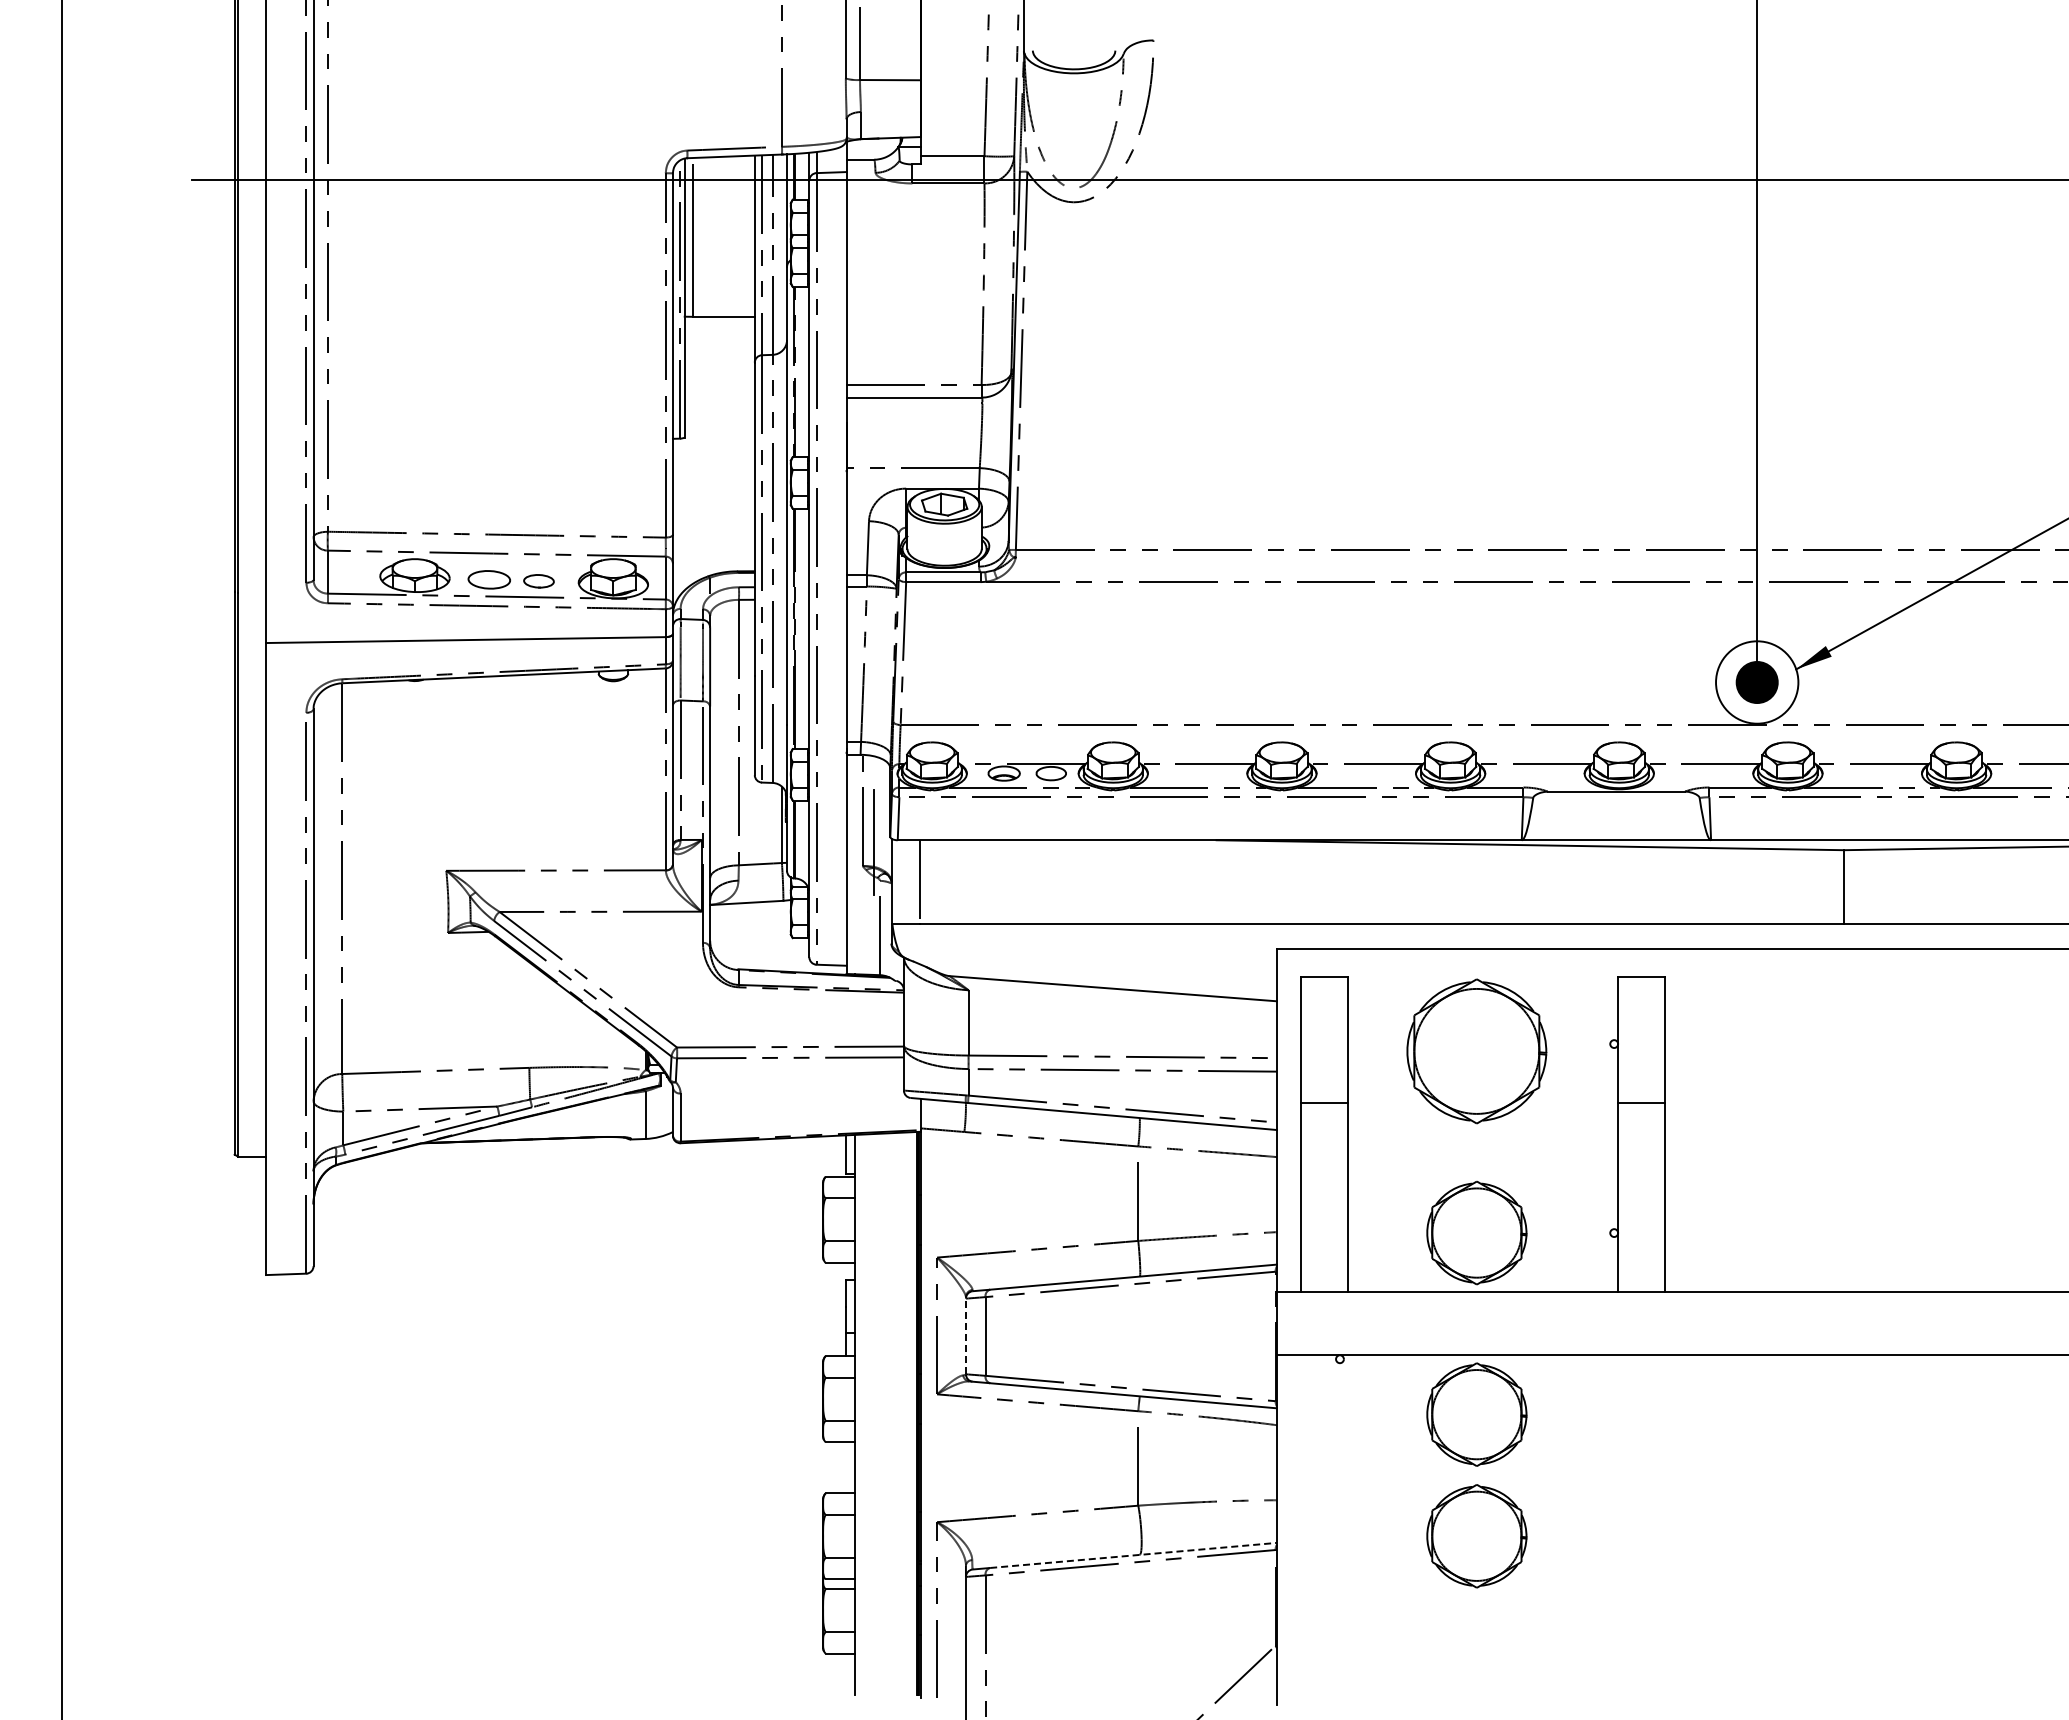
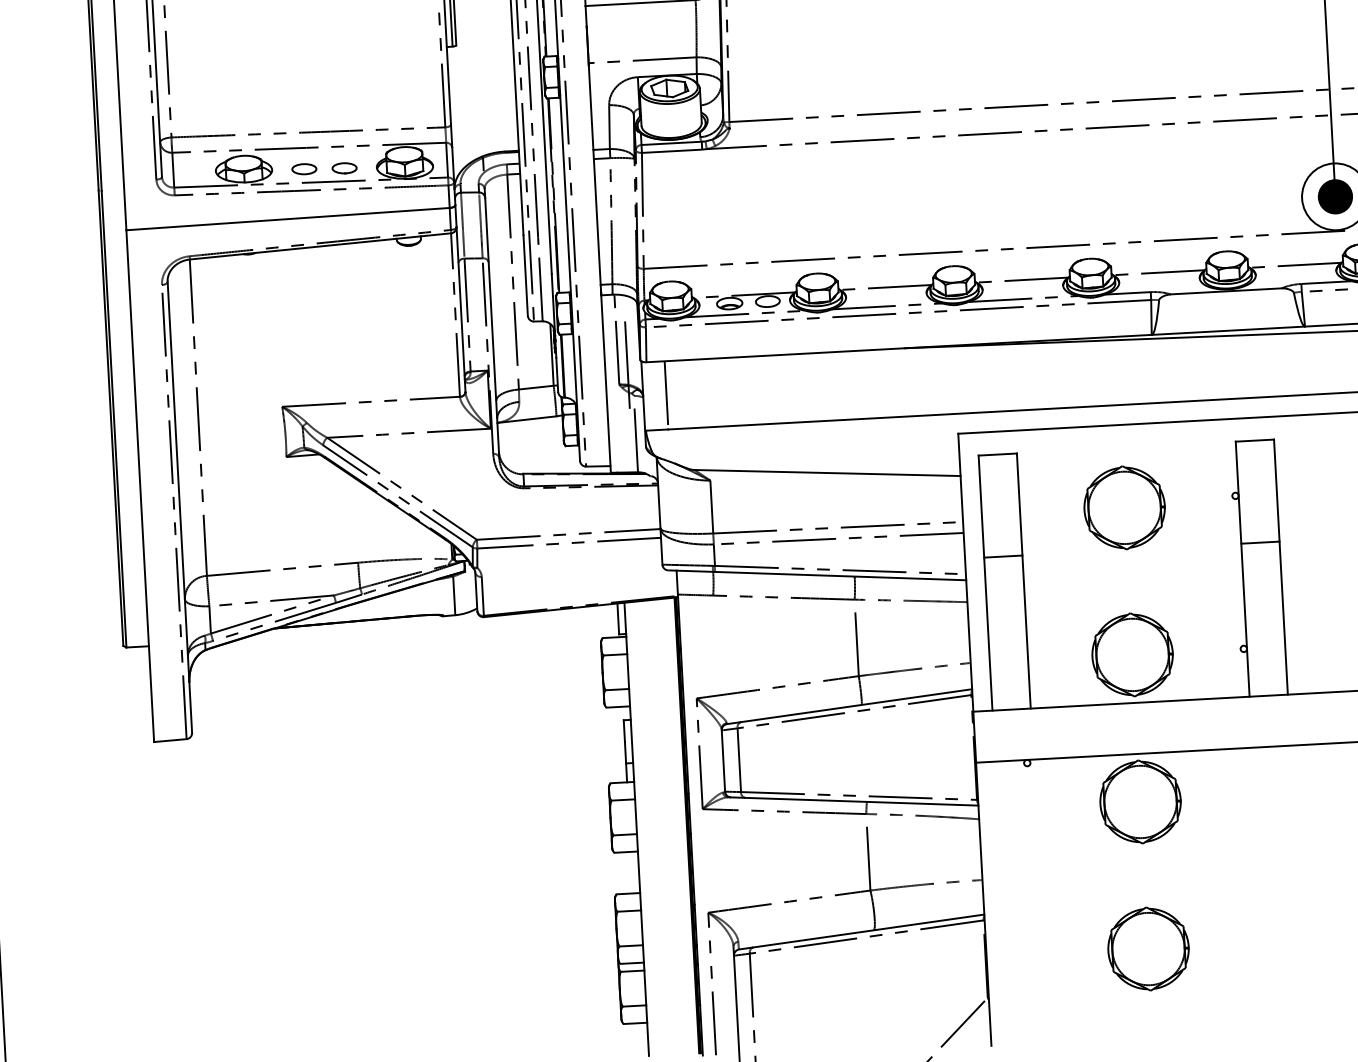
part: (489, 579) -> (304, 169), size x0.71
part: (1476, 1051) -> (1124, 507), size x0.71
line: (965, 1336) -> (723, 761), dashed -> solid
part: (1476, 1536) -> (1148, 949), moved
line: (1133, 1555) -> (868, 931), dashed -> solid

